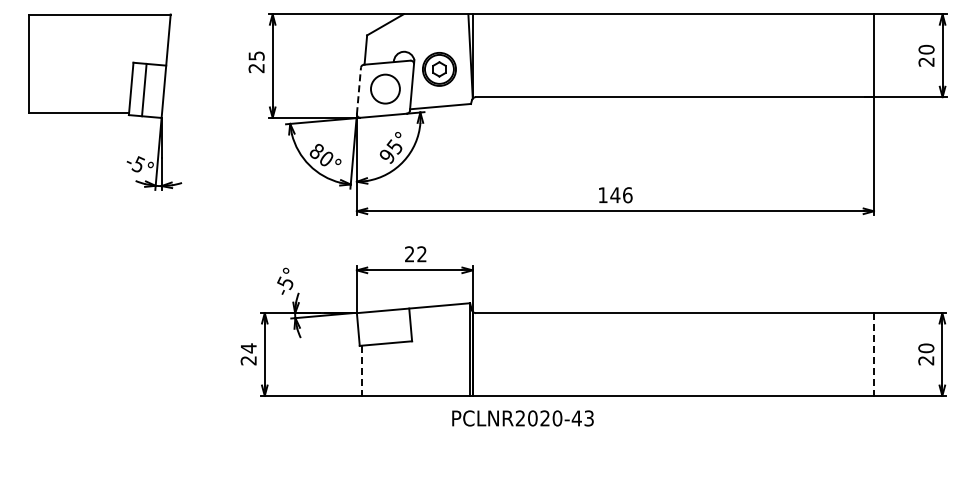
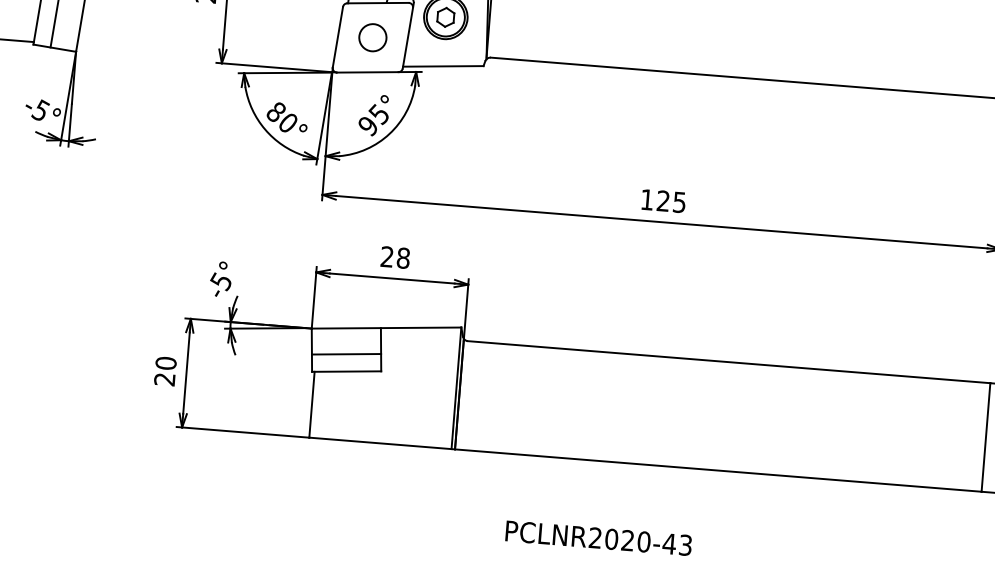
circle: (385, 89) -> (372, 38), size x0.71
line: (359, 90) -> (338, 36), dashed -> solid
text: (621, 195) -> (671, 202), 146 -> 125
text: (421, 254) -> (402, 258), 22 -> 28
line: (384, 330) -> (346, 354), added
text: (248, 348) -> (165, 363), 24 -> 20
line: (873, 355) -> (985, 438), dashed -> solid
line: (361, 371) -> (311, 405), dashed -> solid
text: (522, 418) -> (598, 538), moved

